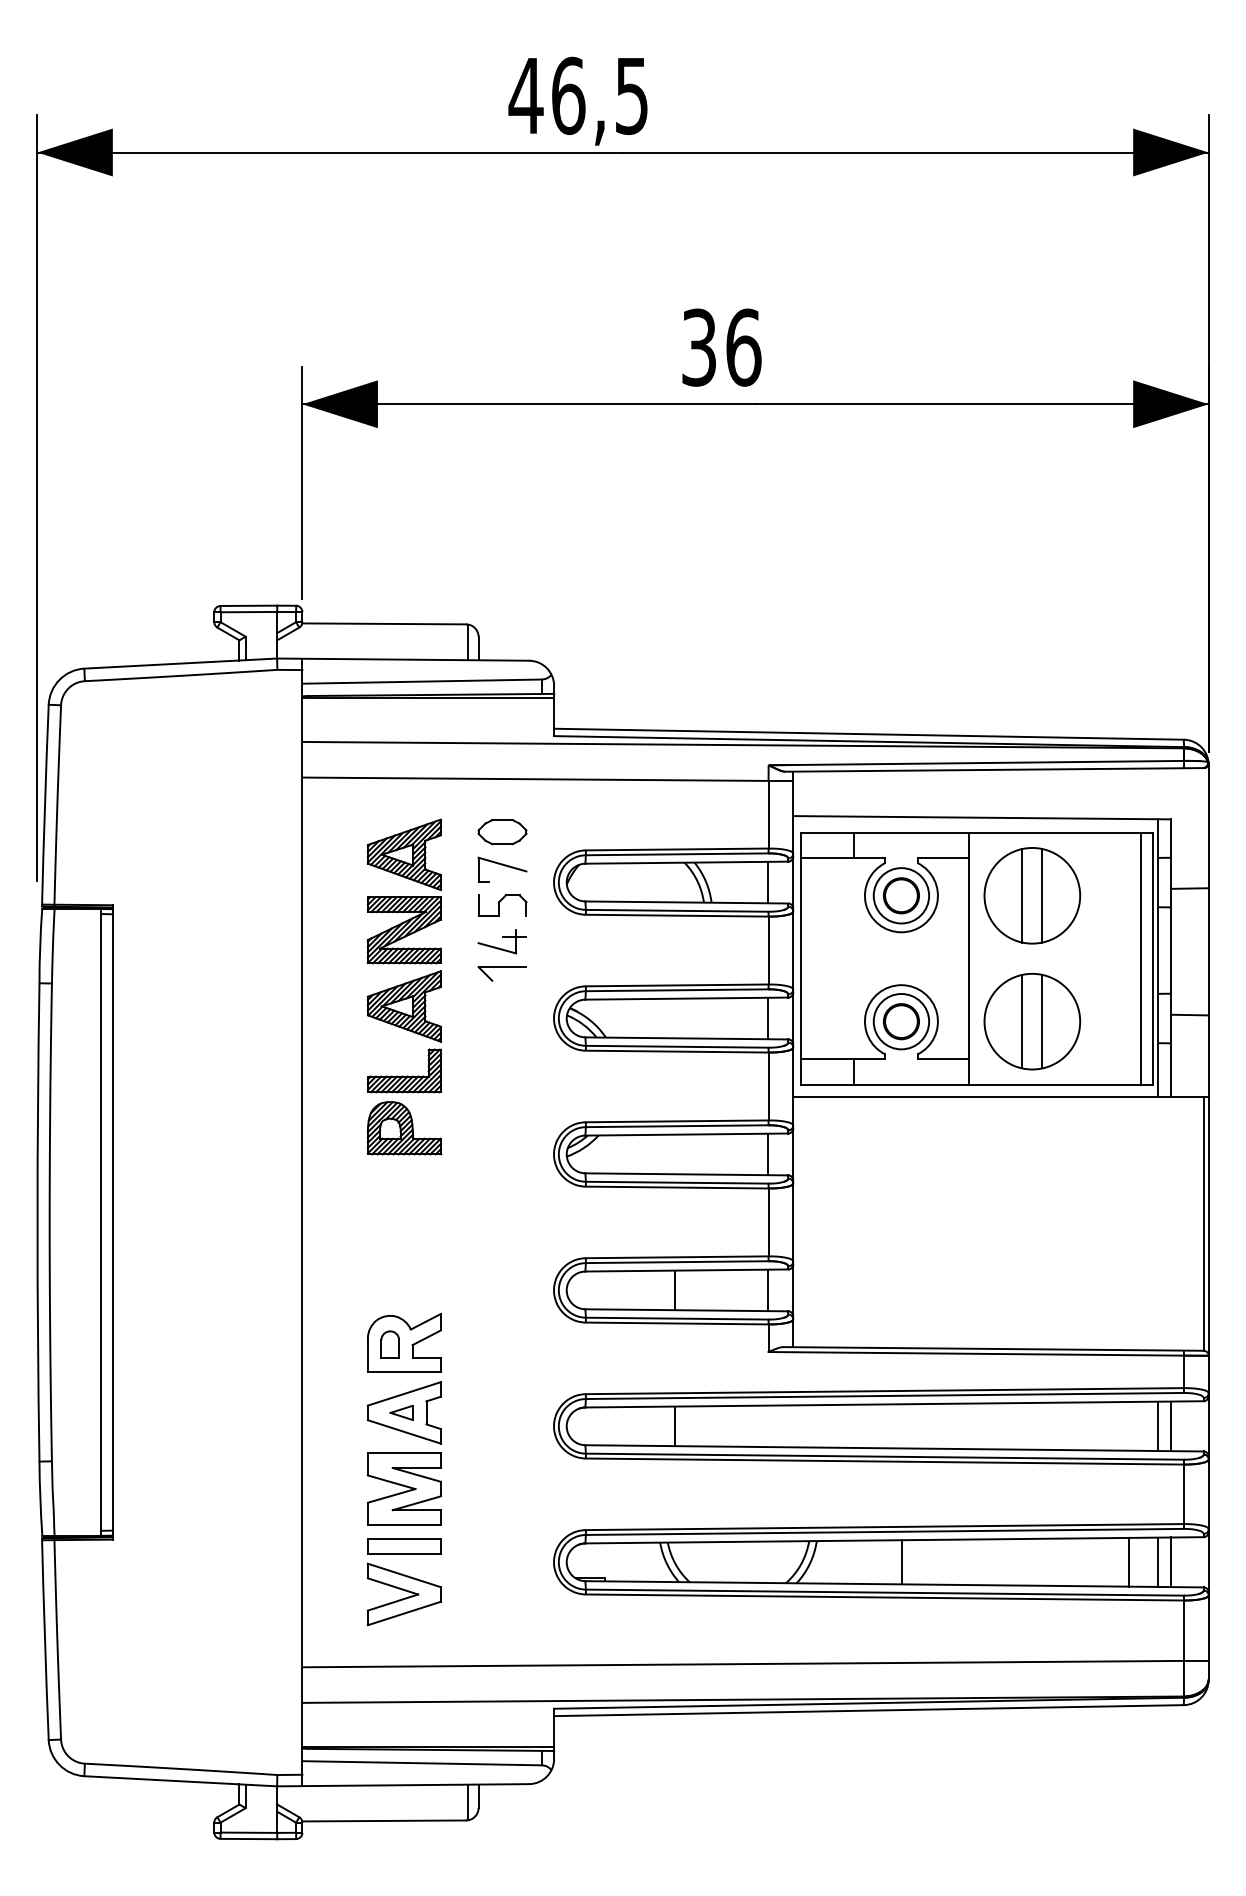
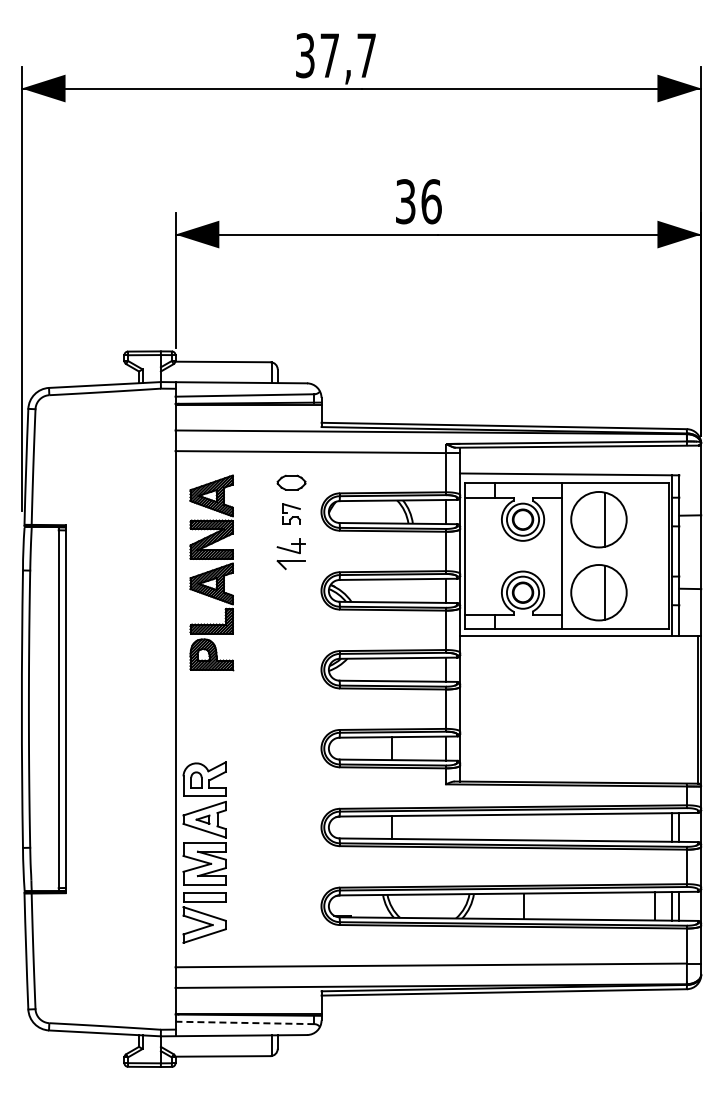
text: (578, 95) -> (335, 55), 46,5 -> 37,7
part: (502, 885) -> (291, 513), size x0.6
line: (1022, 895) -> (593, 519), removed
line: (1140, 959) -> (661, 556), removed
part: (404, 986) -> (211, 572), moved
line: (1022, 1021) -> (593, 592), removed
part: (404, 1469) -> (204, 852), moved
line: (421, 1762) -> (244, 1022), solid -> dashed

